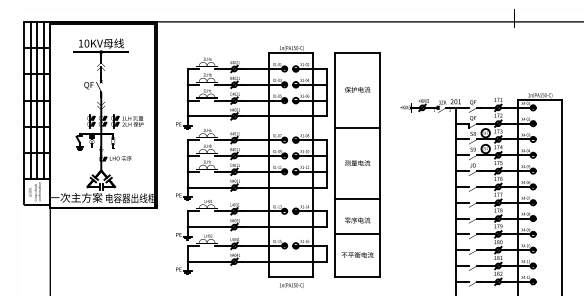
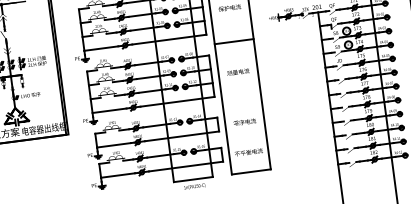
line: (357, 199) -> (242, 103), removed
line: (357, 234) -> (246, 134), removed

